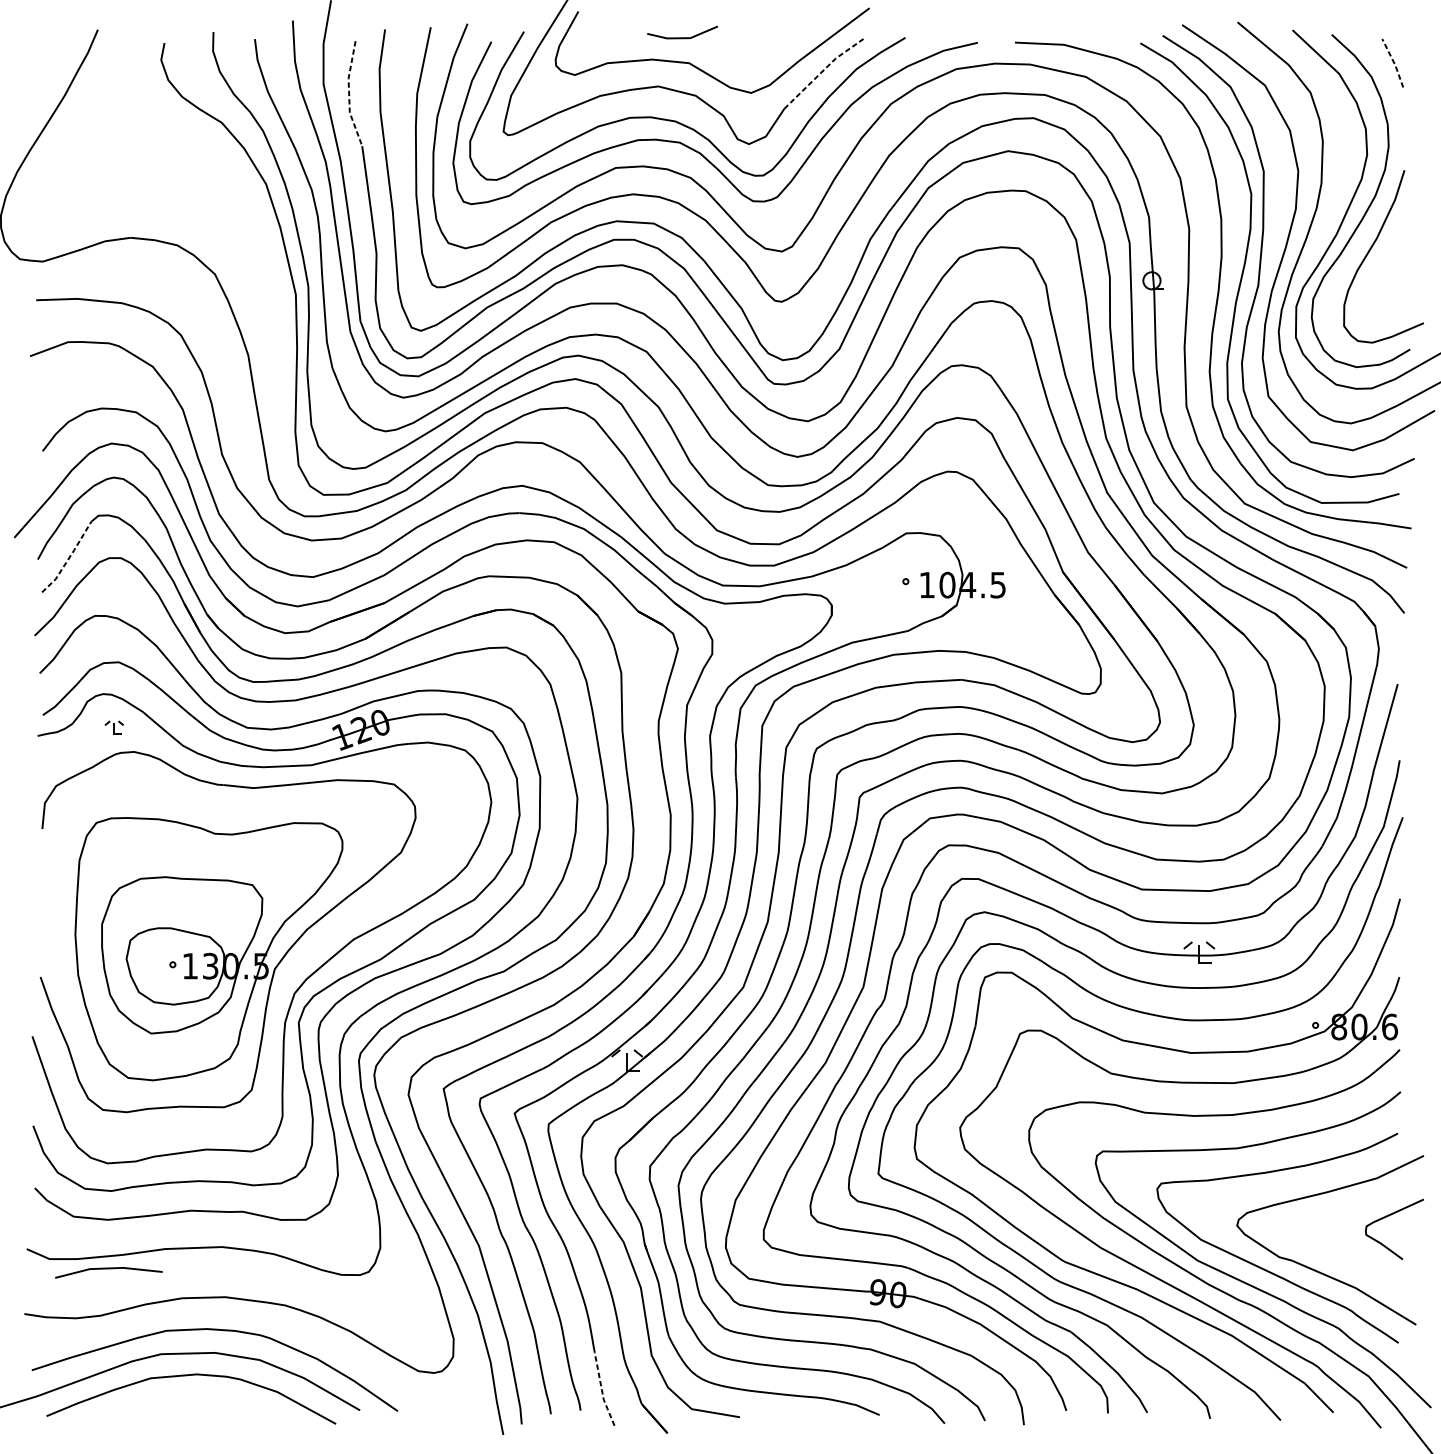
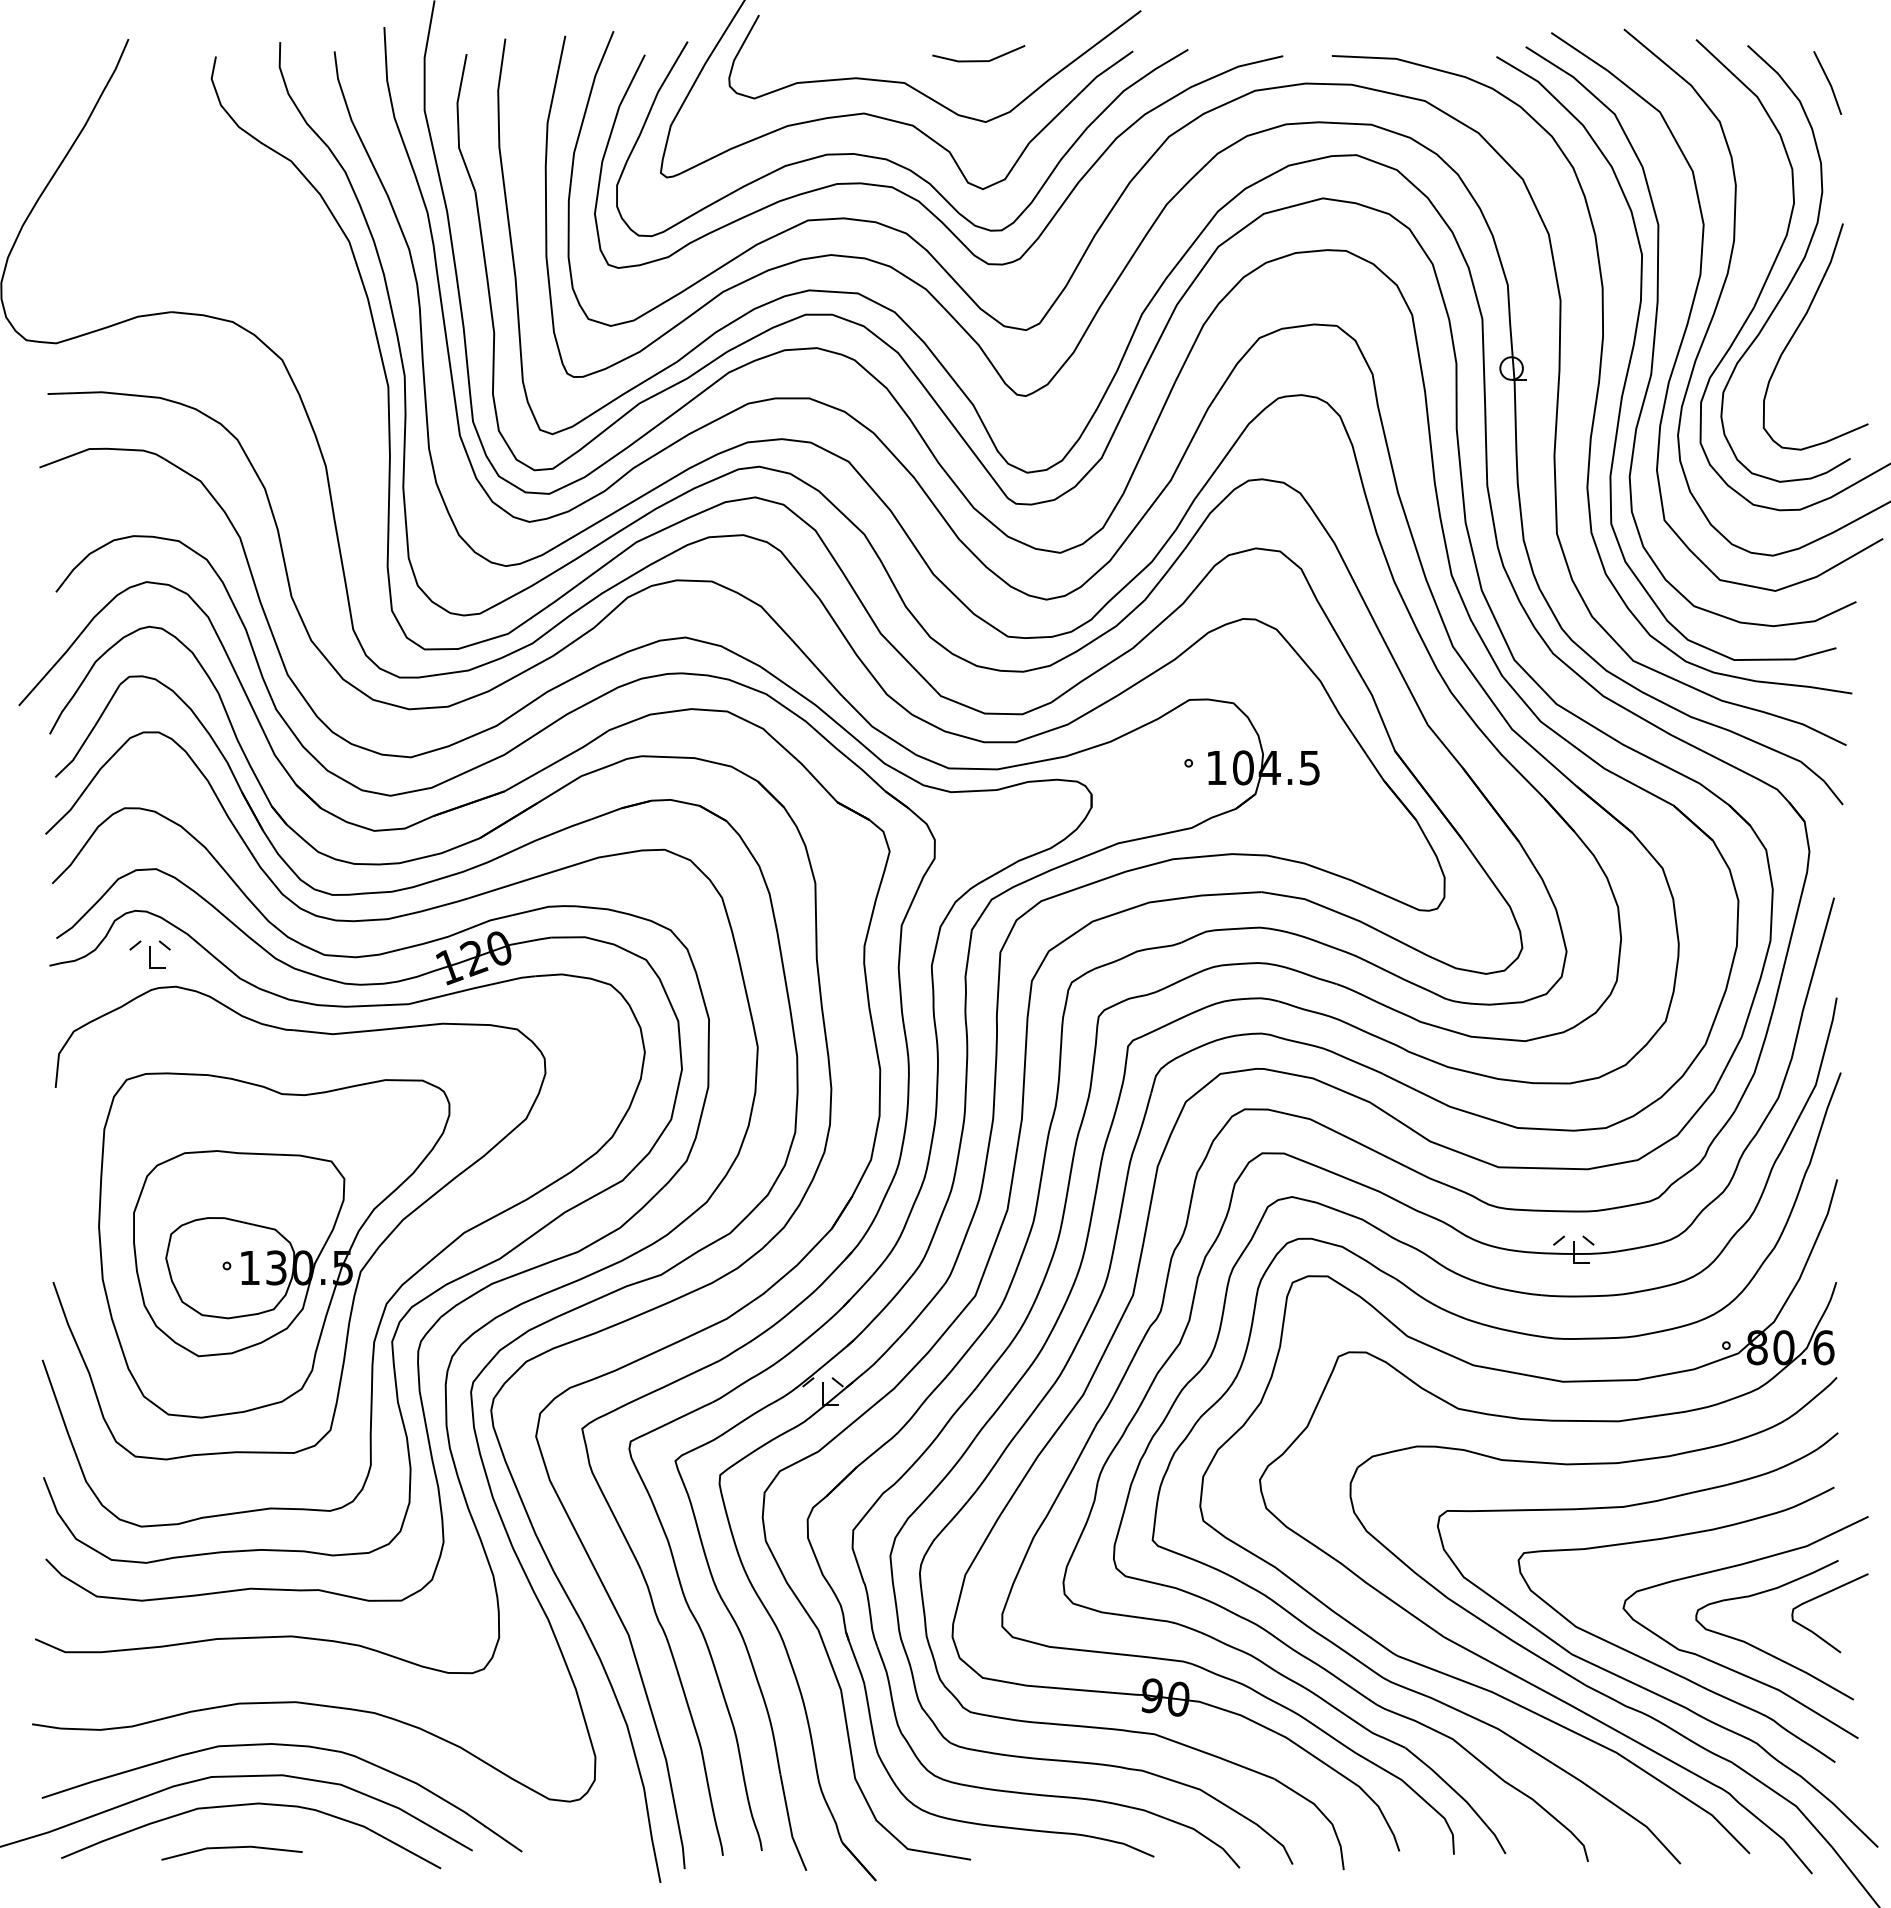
line: (682, 37) -> (978, 60), moved
line: (1394, 62) -> (1829, 82), dashed -> solid
line: (822, 71) -> (1079, 93), dashed -> solid
line: (349, 94) -> (458, 124), dashed -> solid
line: (68, 558) -> (90, 732), dashed -> solid
part: (113, 727) -> (149, 954), size x1.67
curve: (1344, 1257) -> (1764, 1650), added
line: (108, 1269) -> (231, 1848), moved
line: (601, 1390) -> (789, 1824), dashed -> solid

